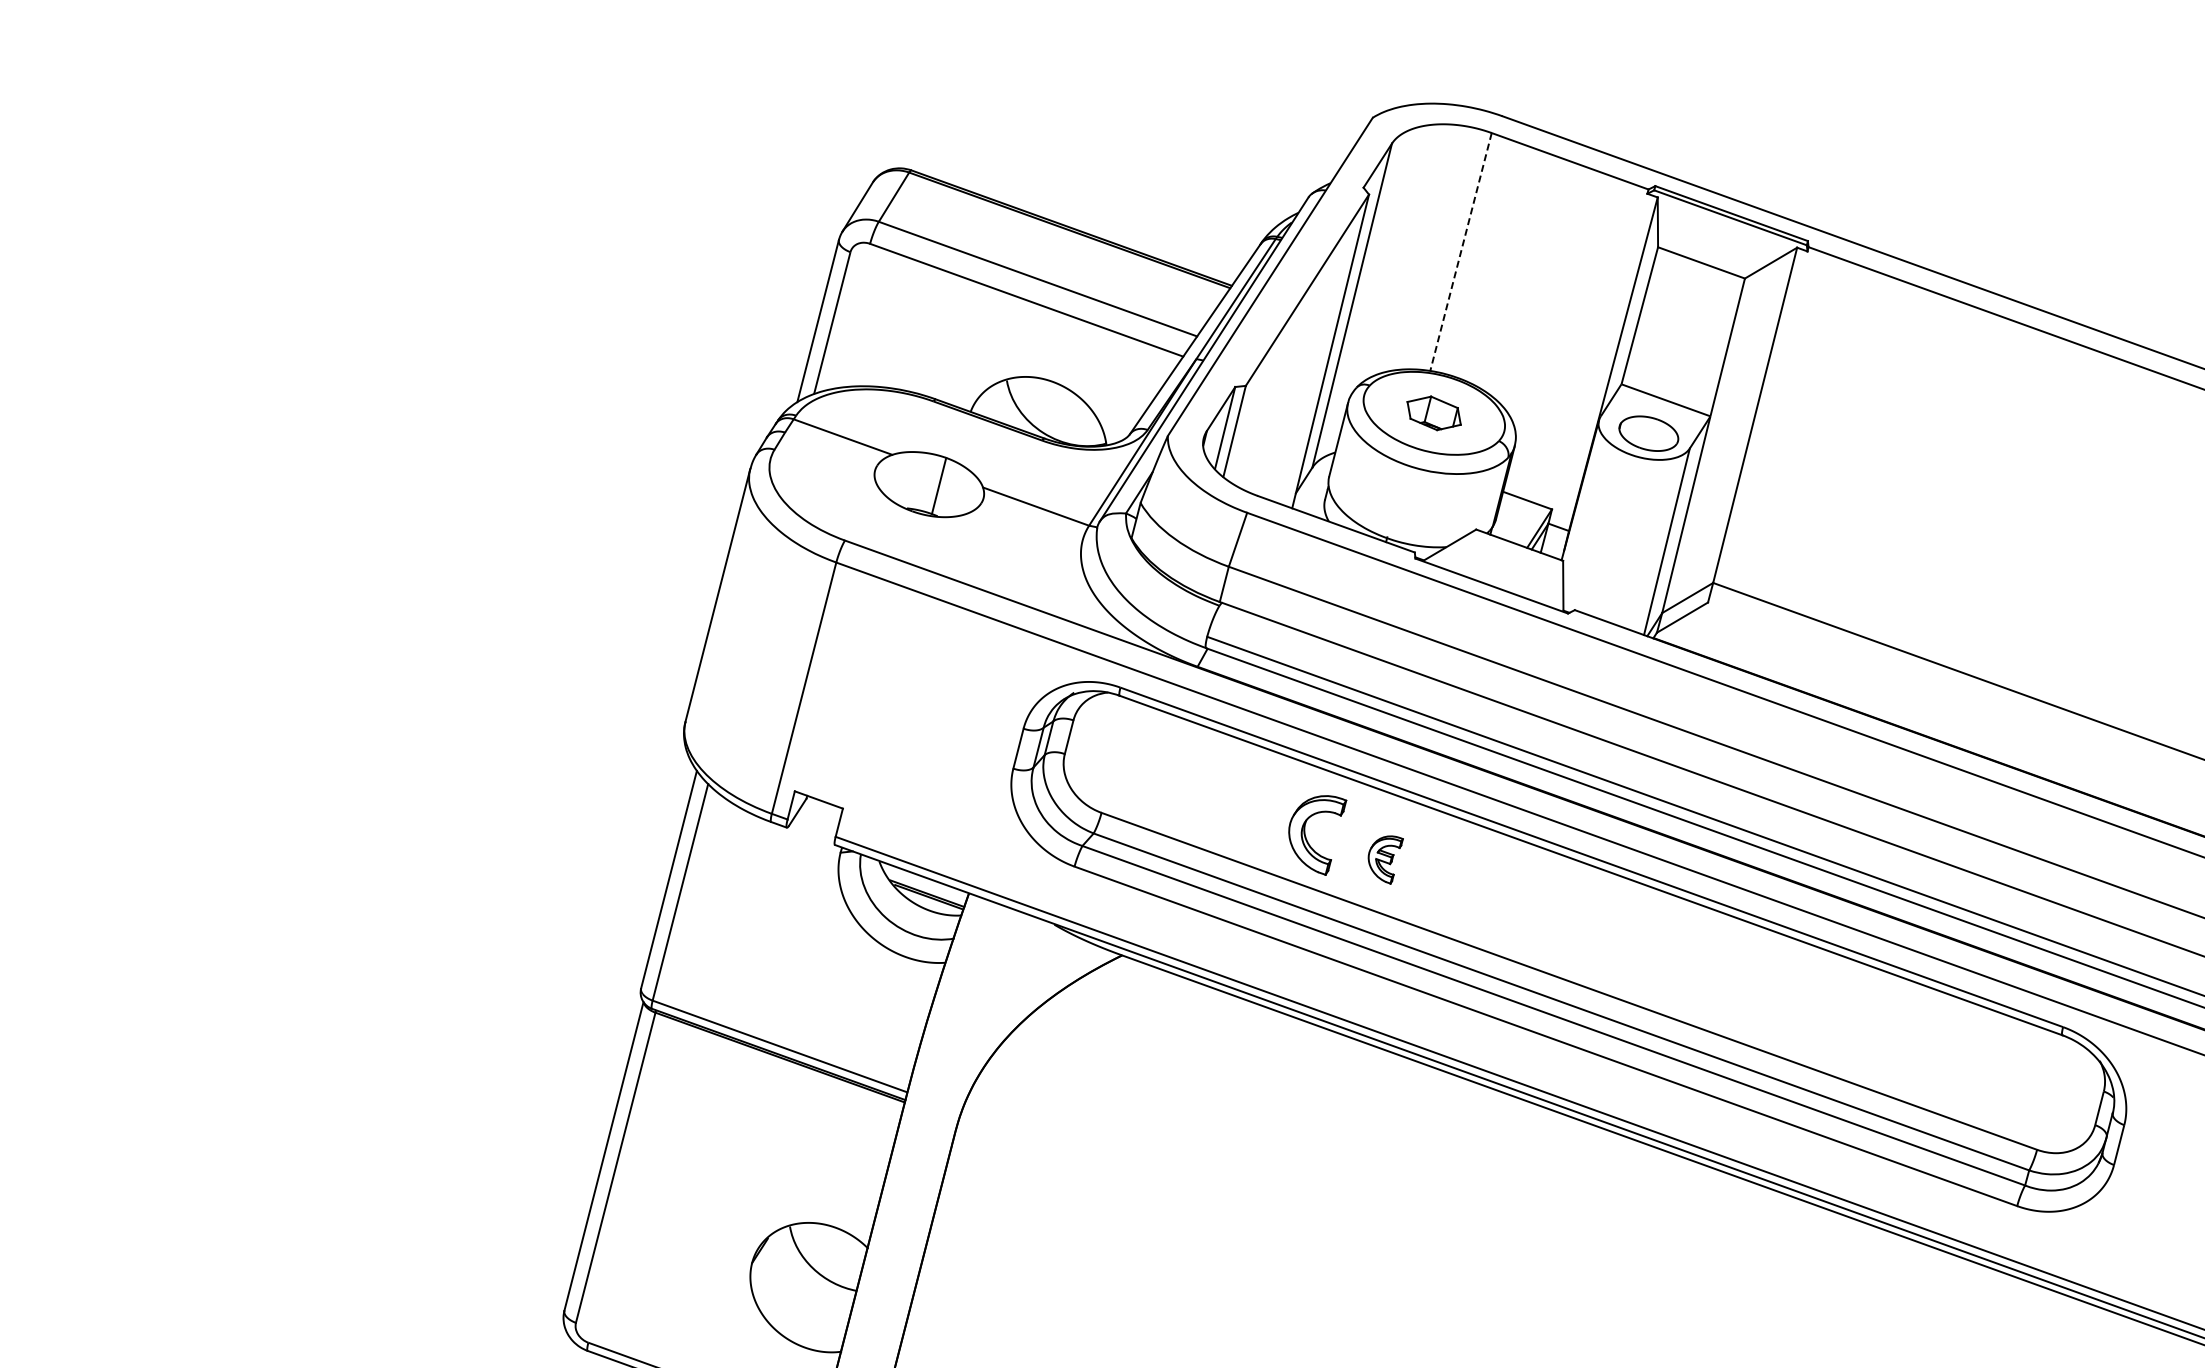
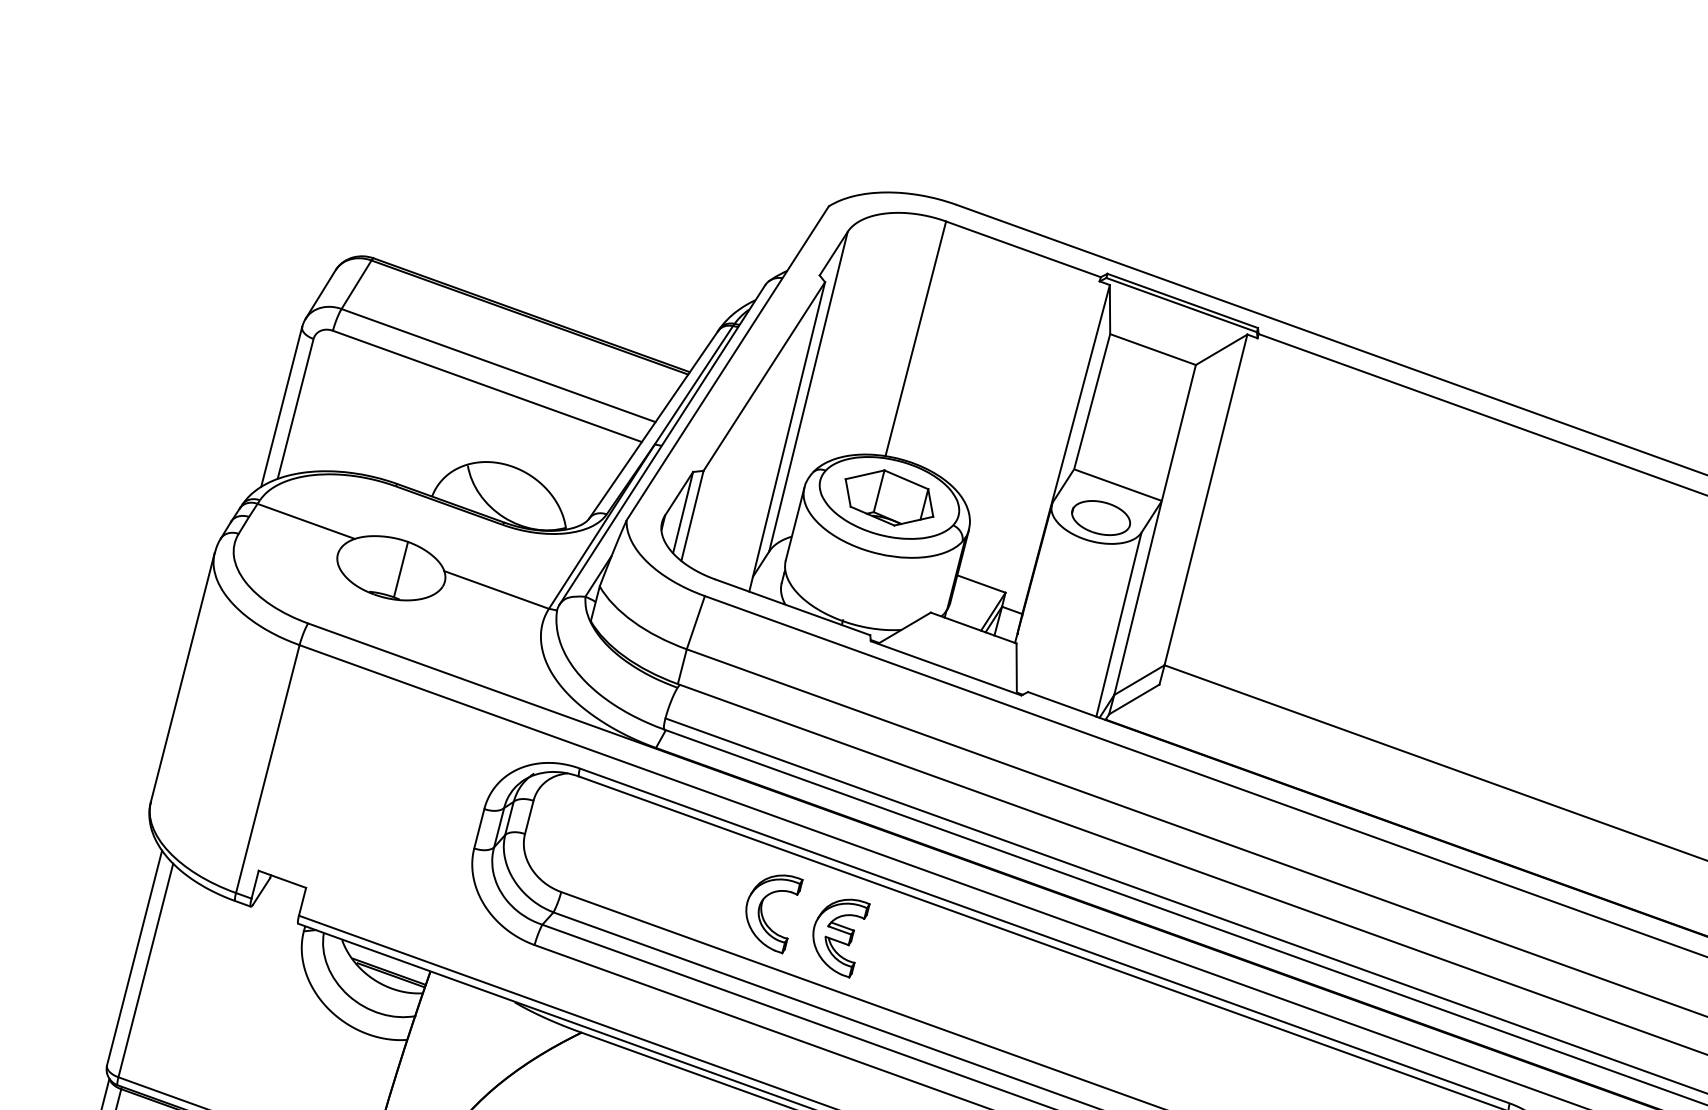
line: (1461, 252) -> (916, 339), dashed -> solid
part: (1433, 413) -> (888, 498), size x1.67
part: (1385, 859) -> (841, 938), size x1.67

